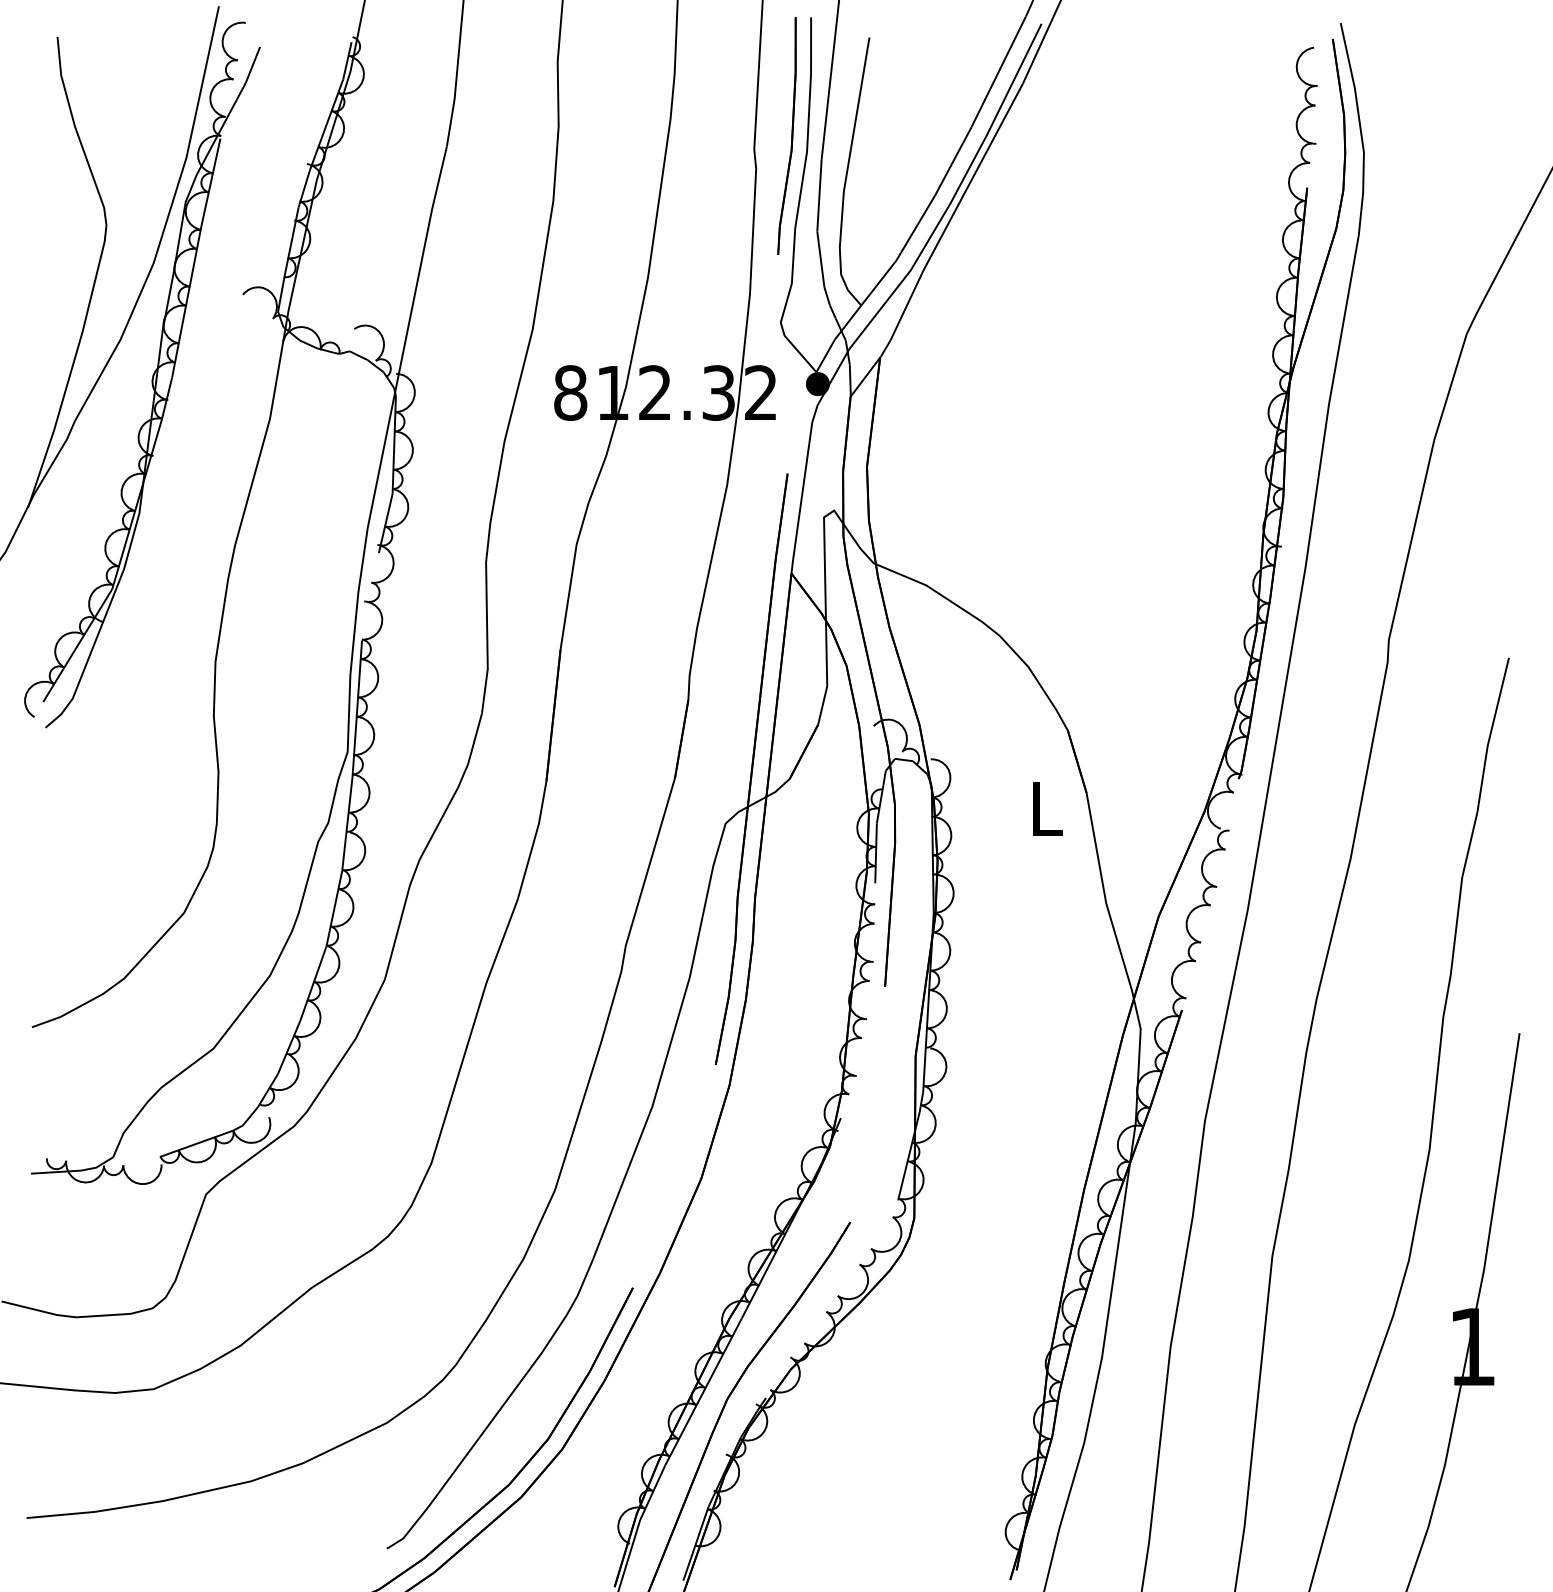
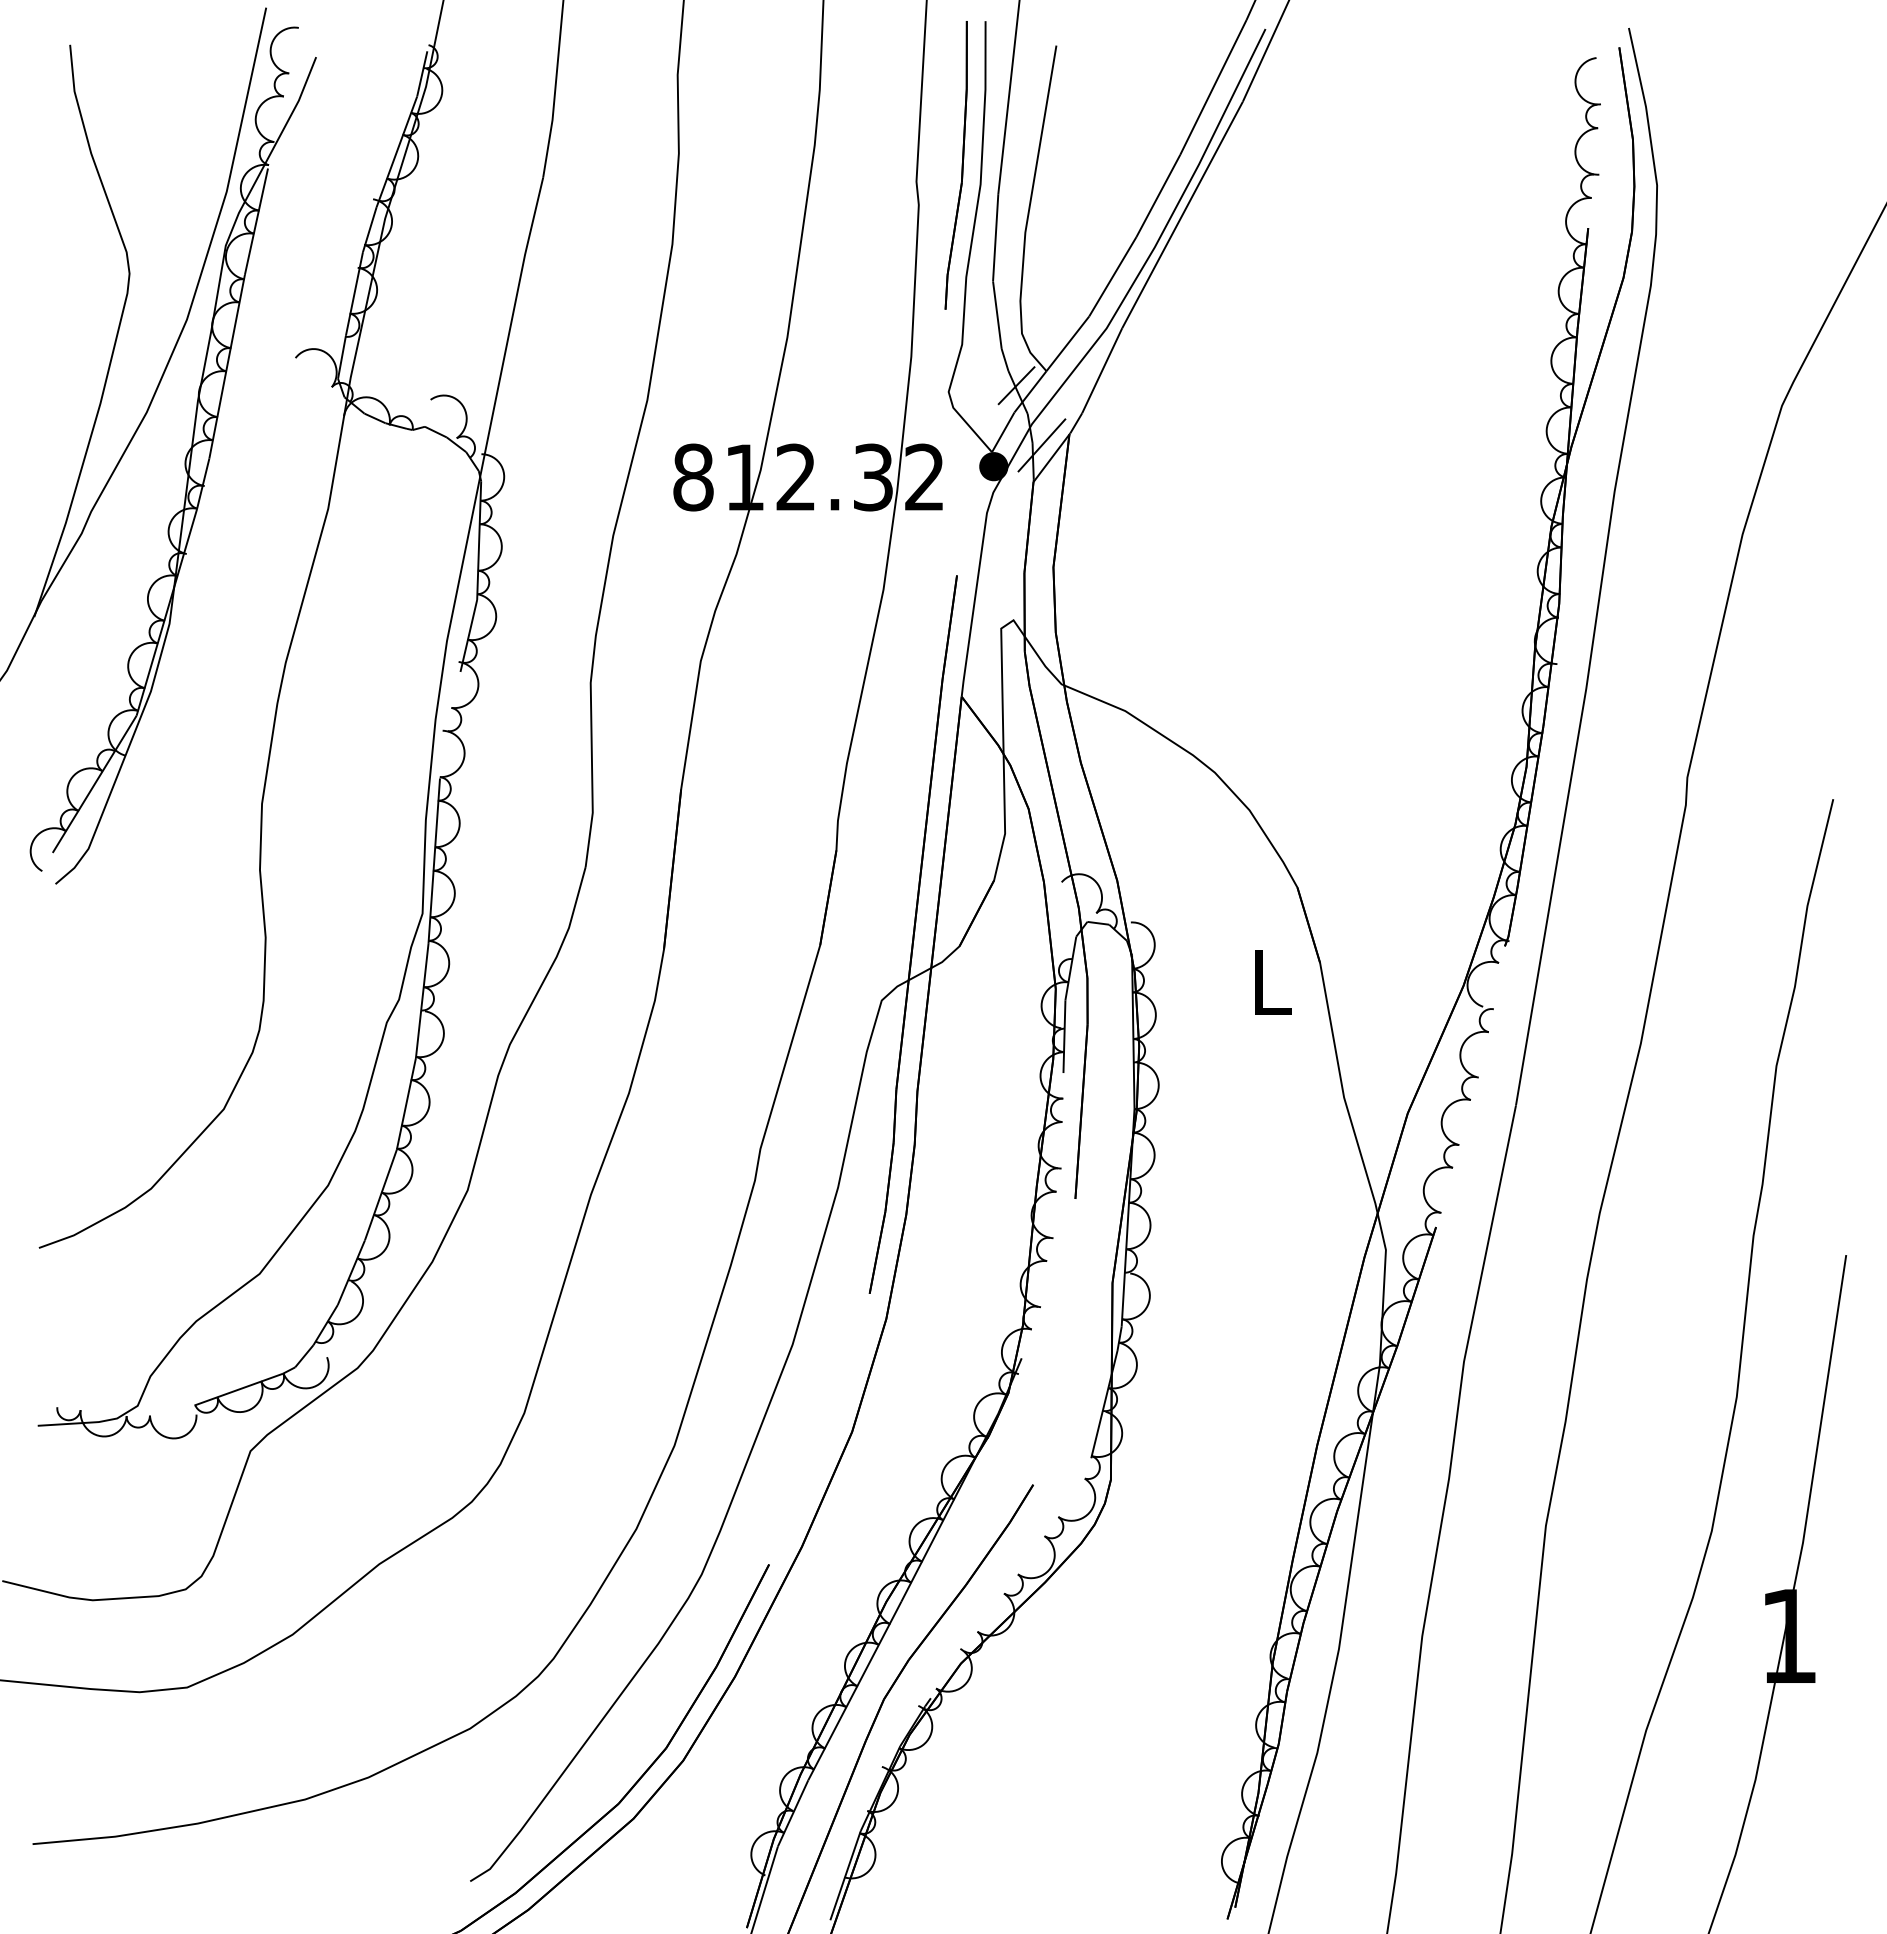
line: (836, 317) -> (1016, 385), added
line: (857, 366) -> (1041, 445), added

